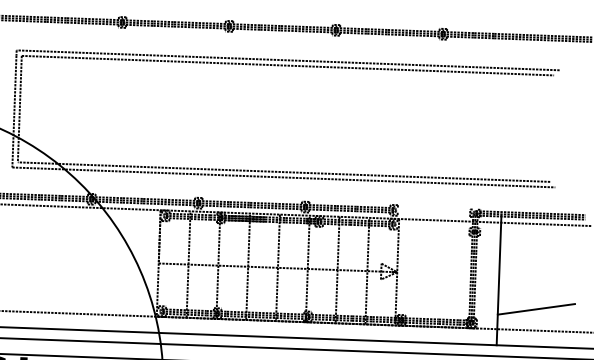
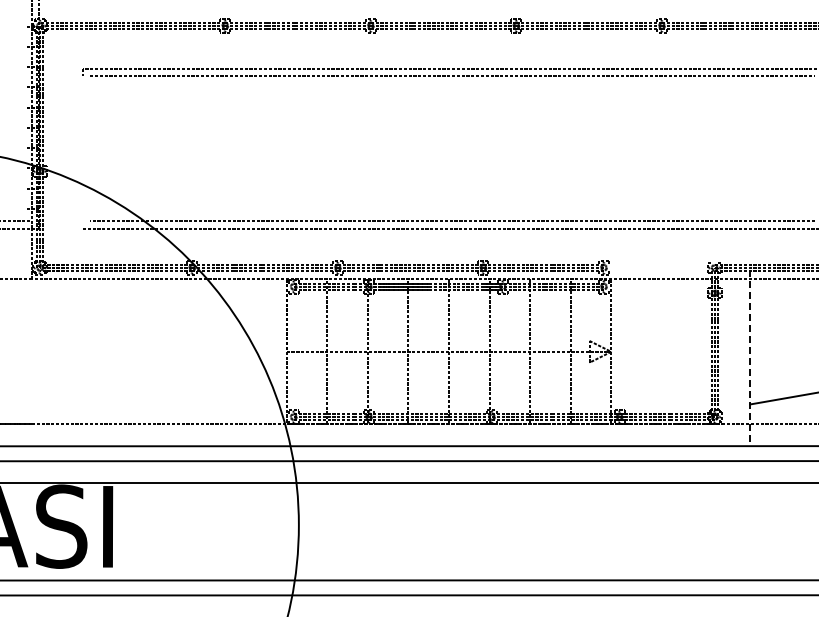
line: (20, 108) -> (90, 148), removed
line: (14, 111) -> (82, 152), removed
line: (499, 280) -> (750, 358), solid -> dashed

